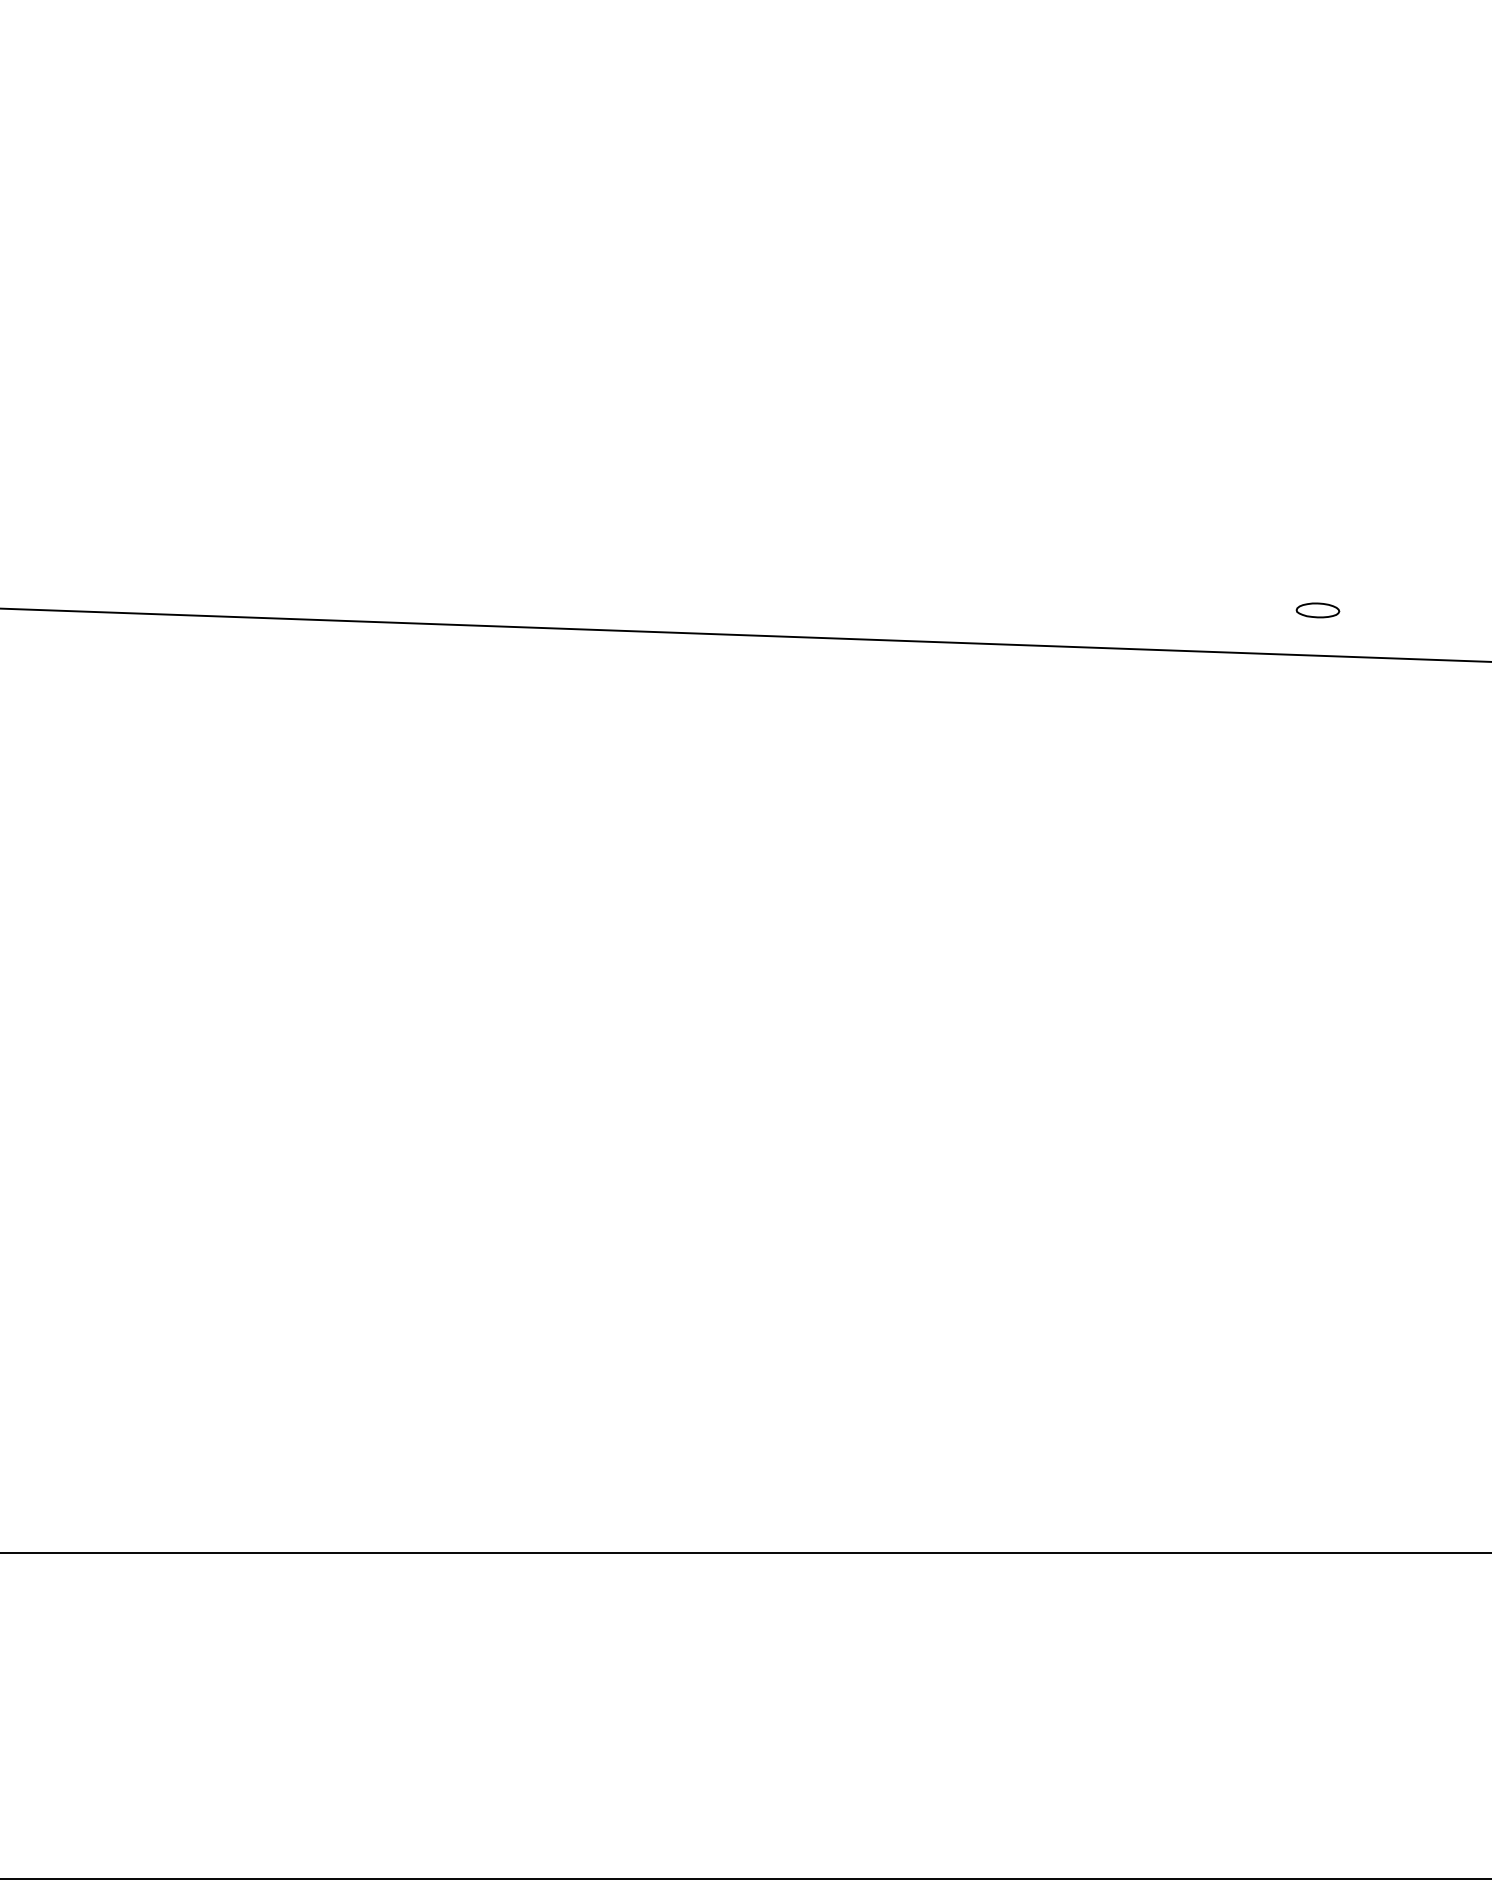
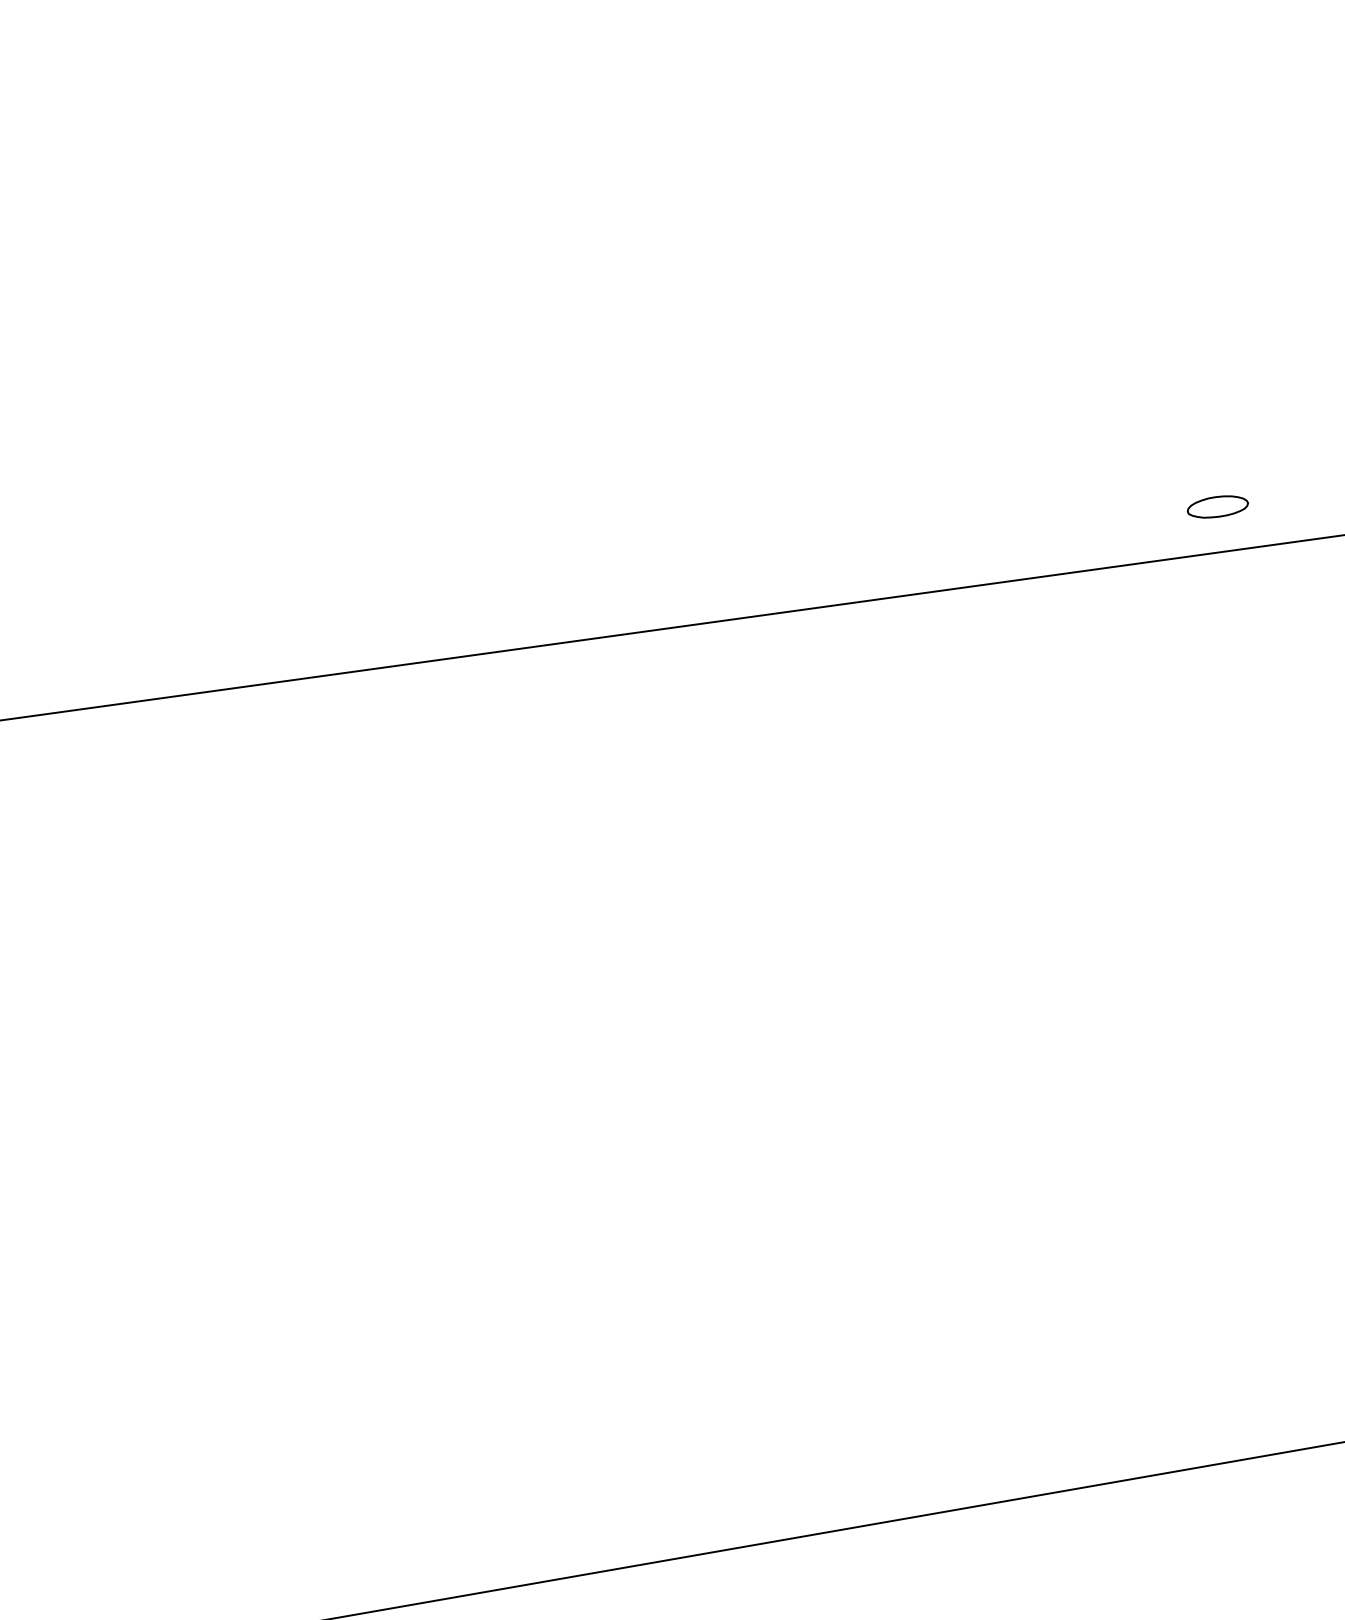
part: (1317, 610) -> (1217, 507), size x1.43

